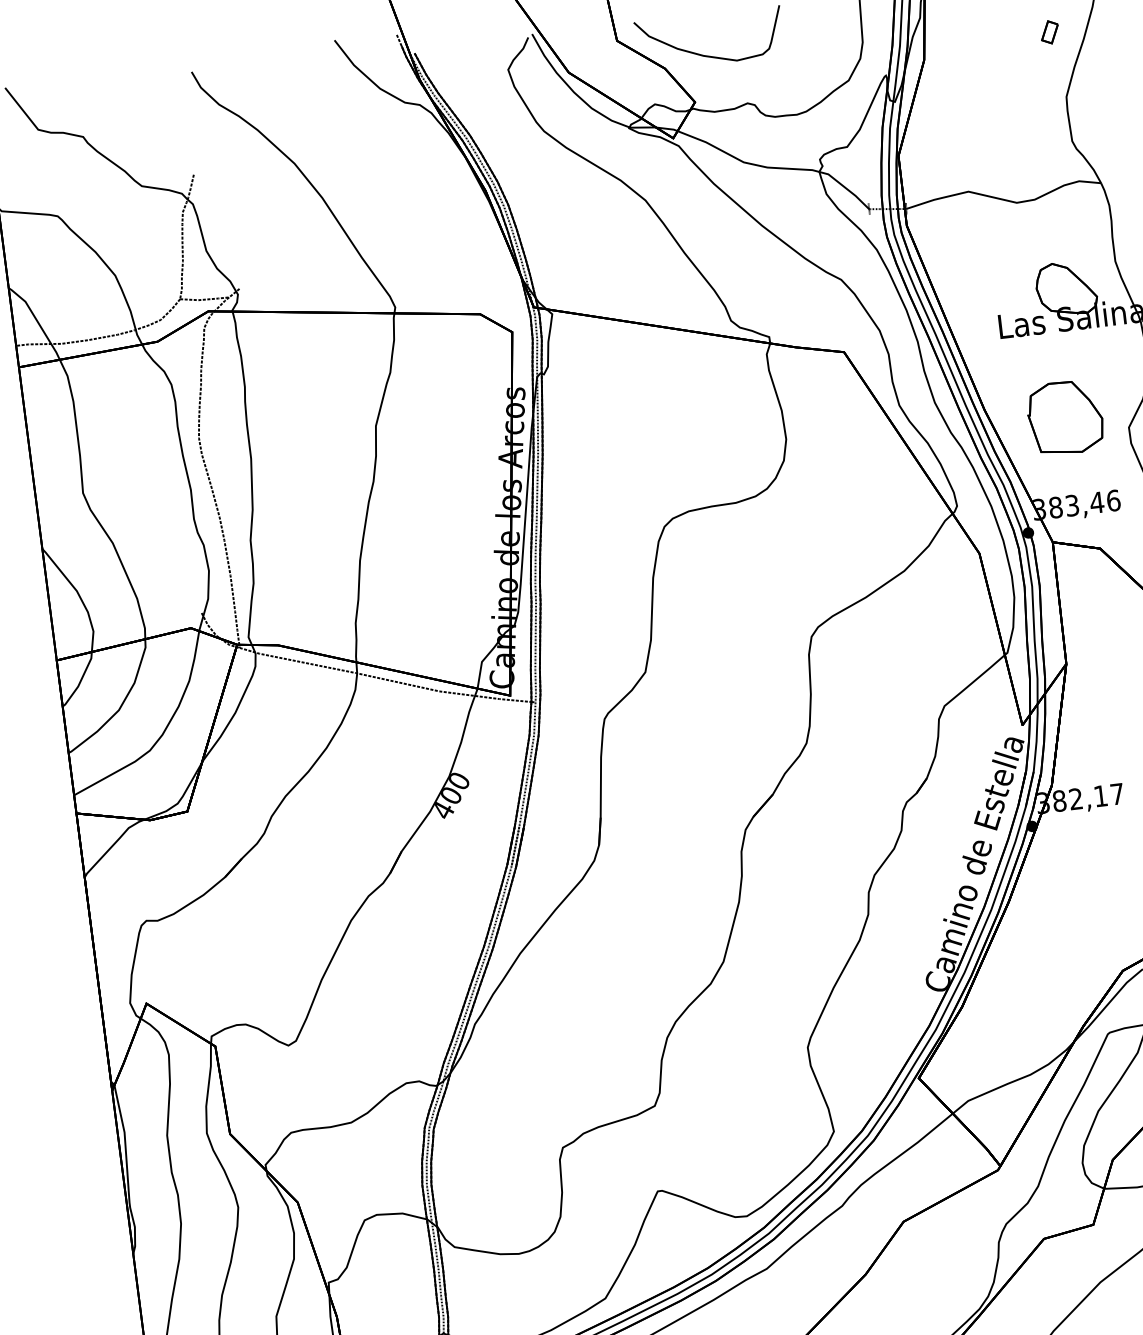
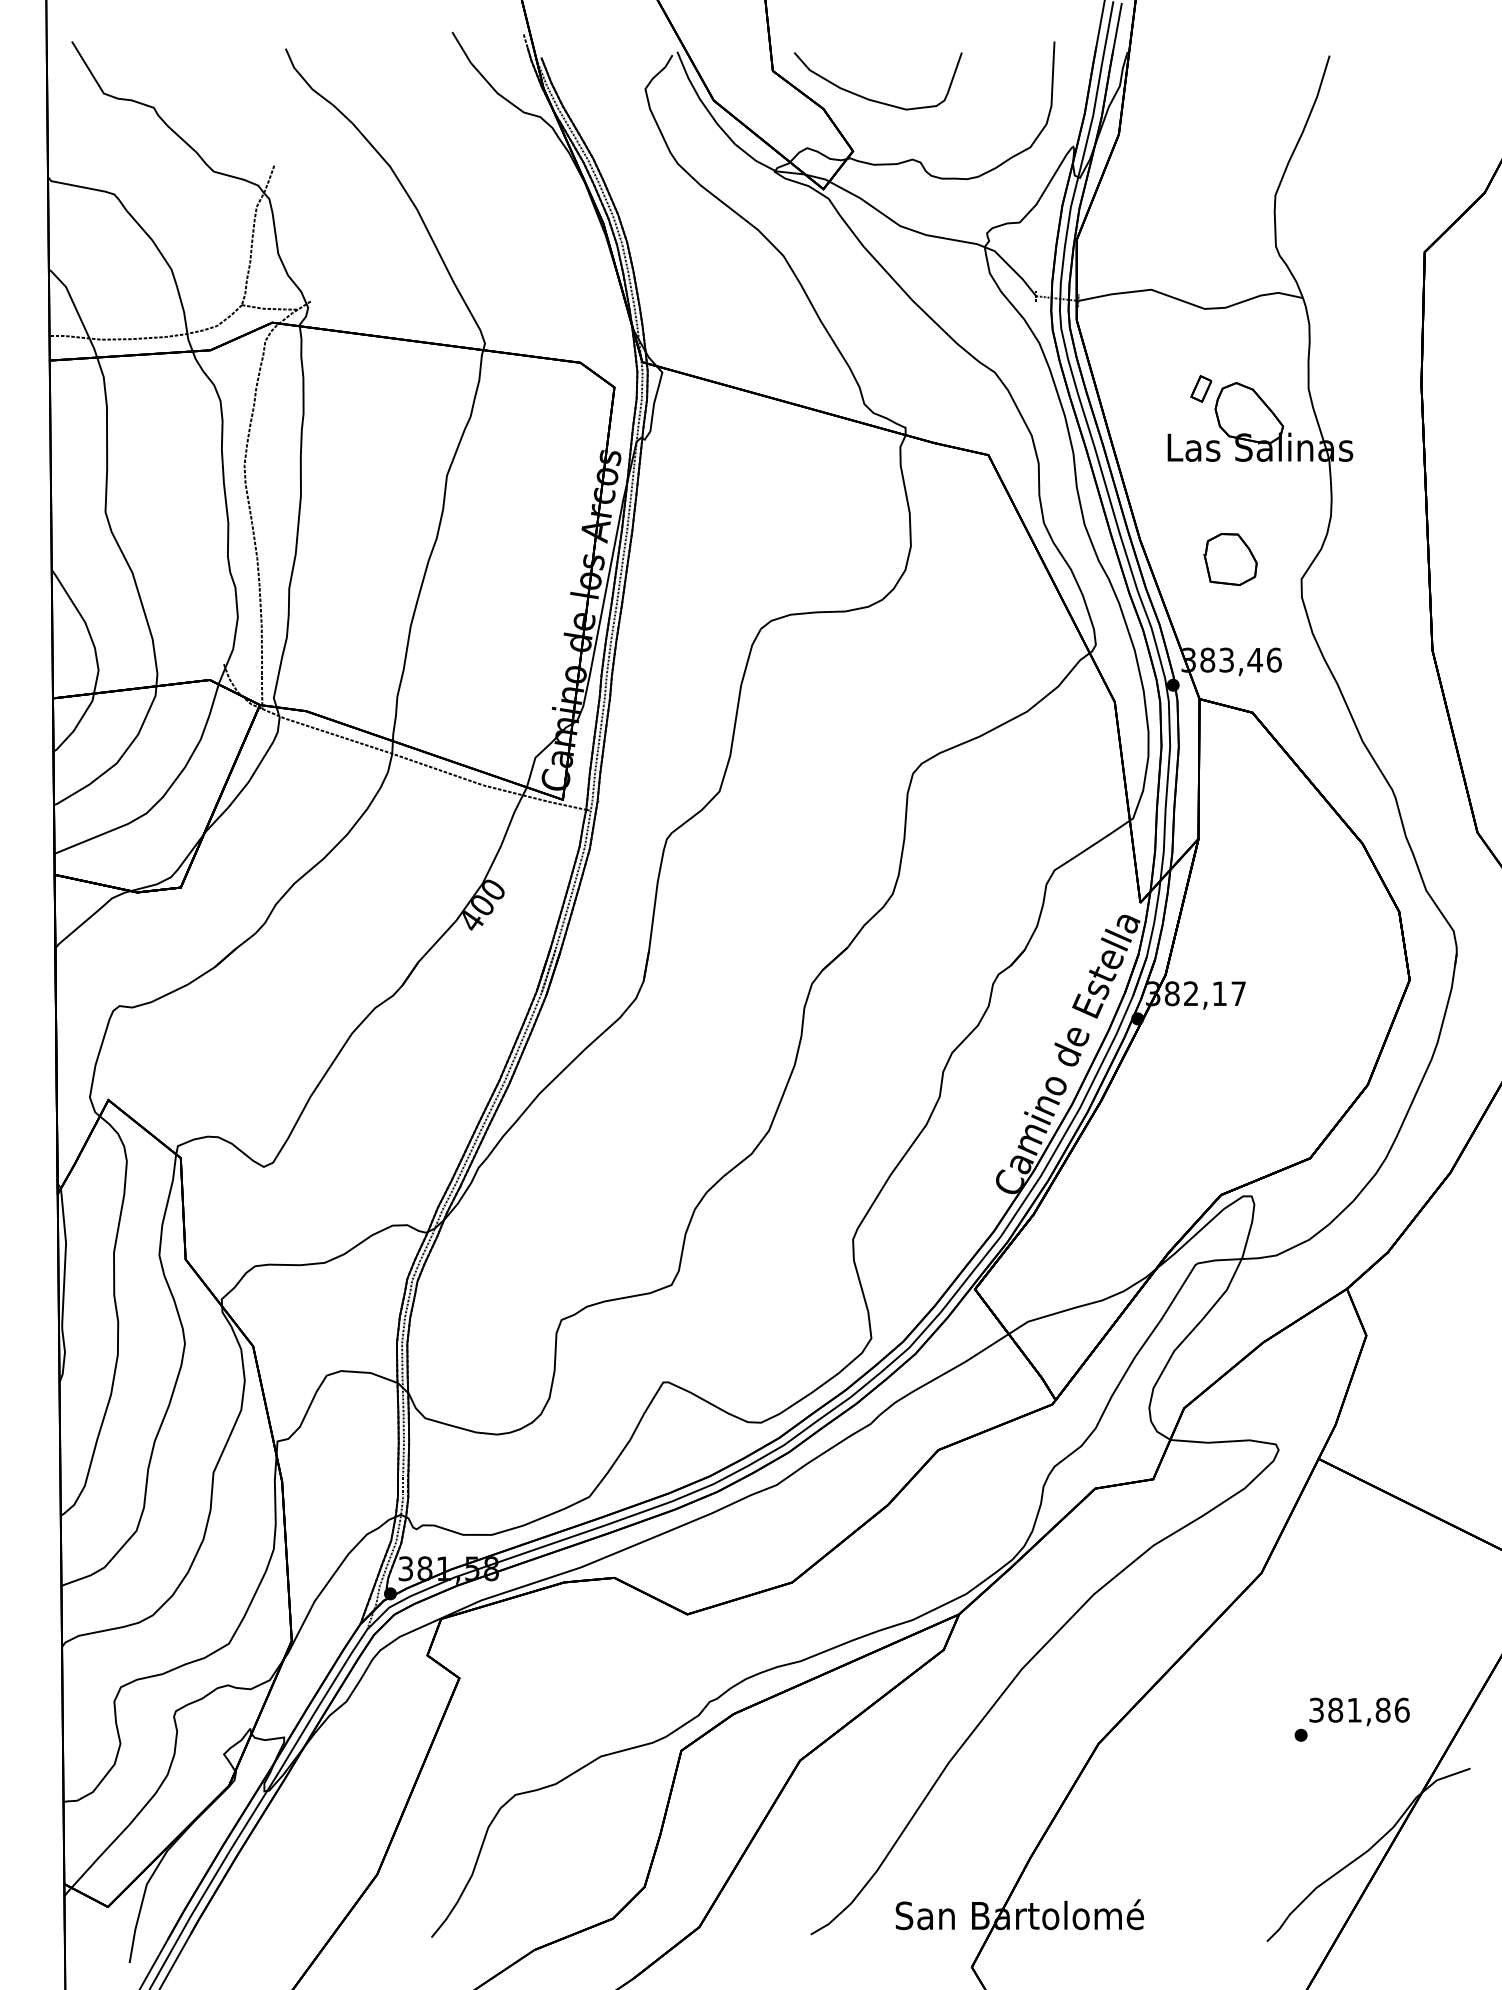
part: (1050, 31) -> (1201, 388), moved
part: (1065, 417) -> (1230, 559), size x0.62

